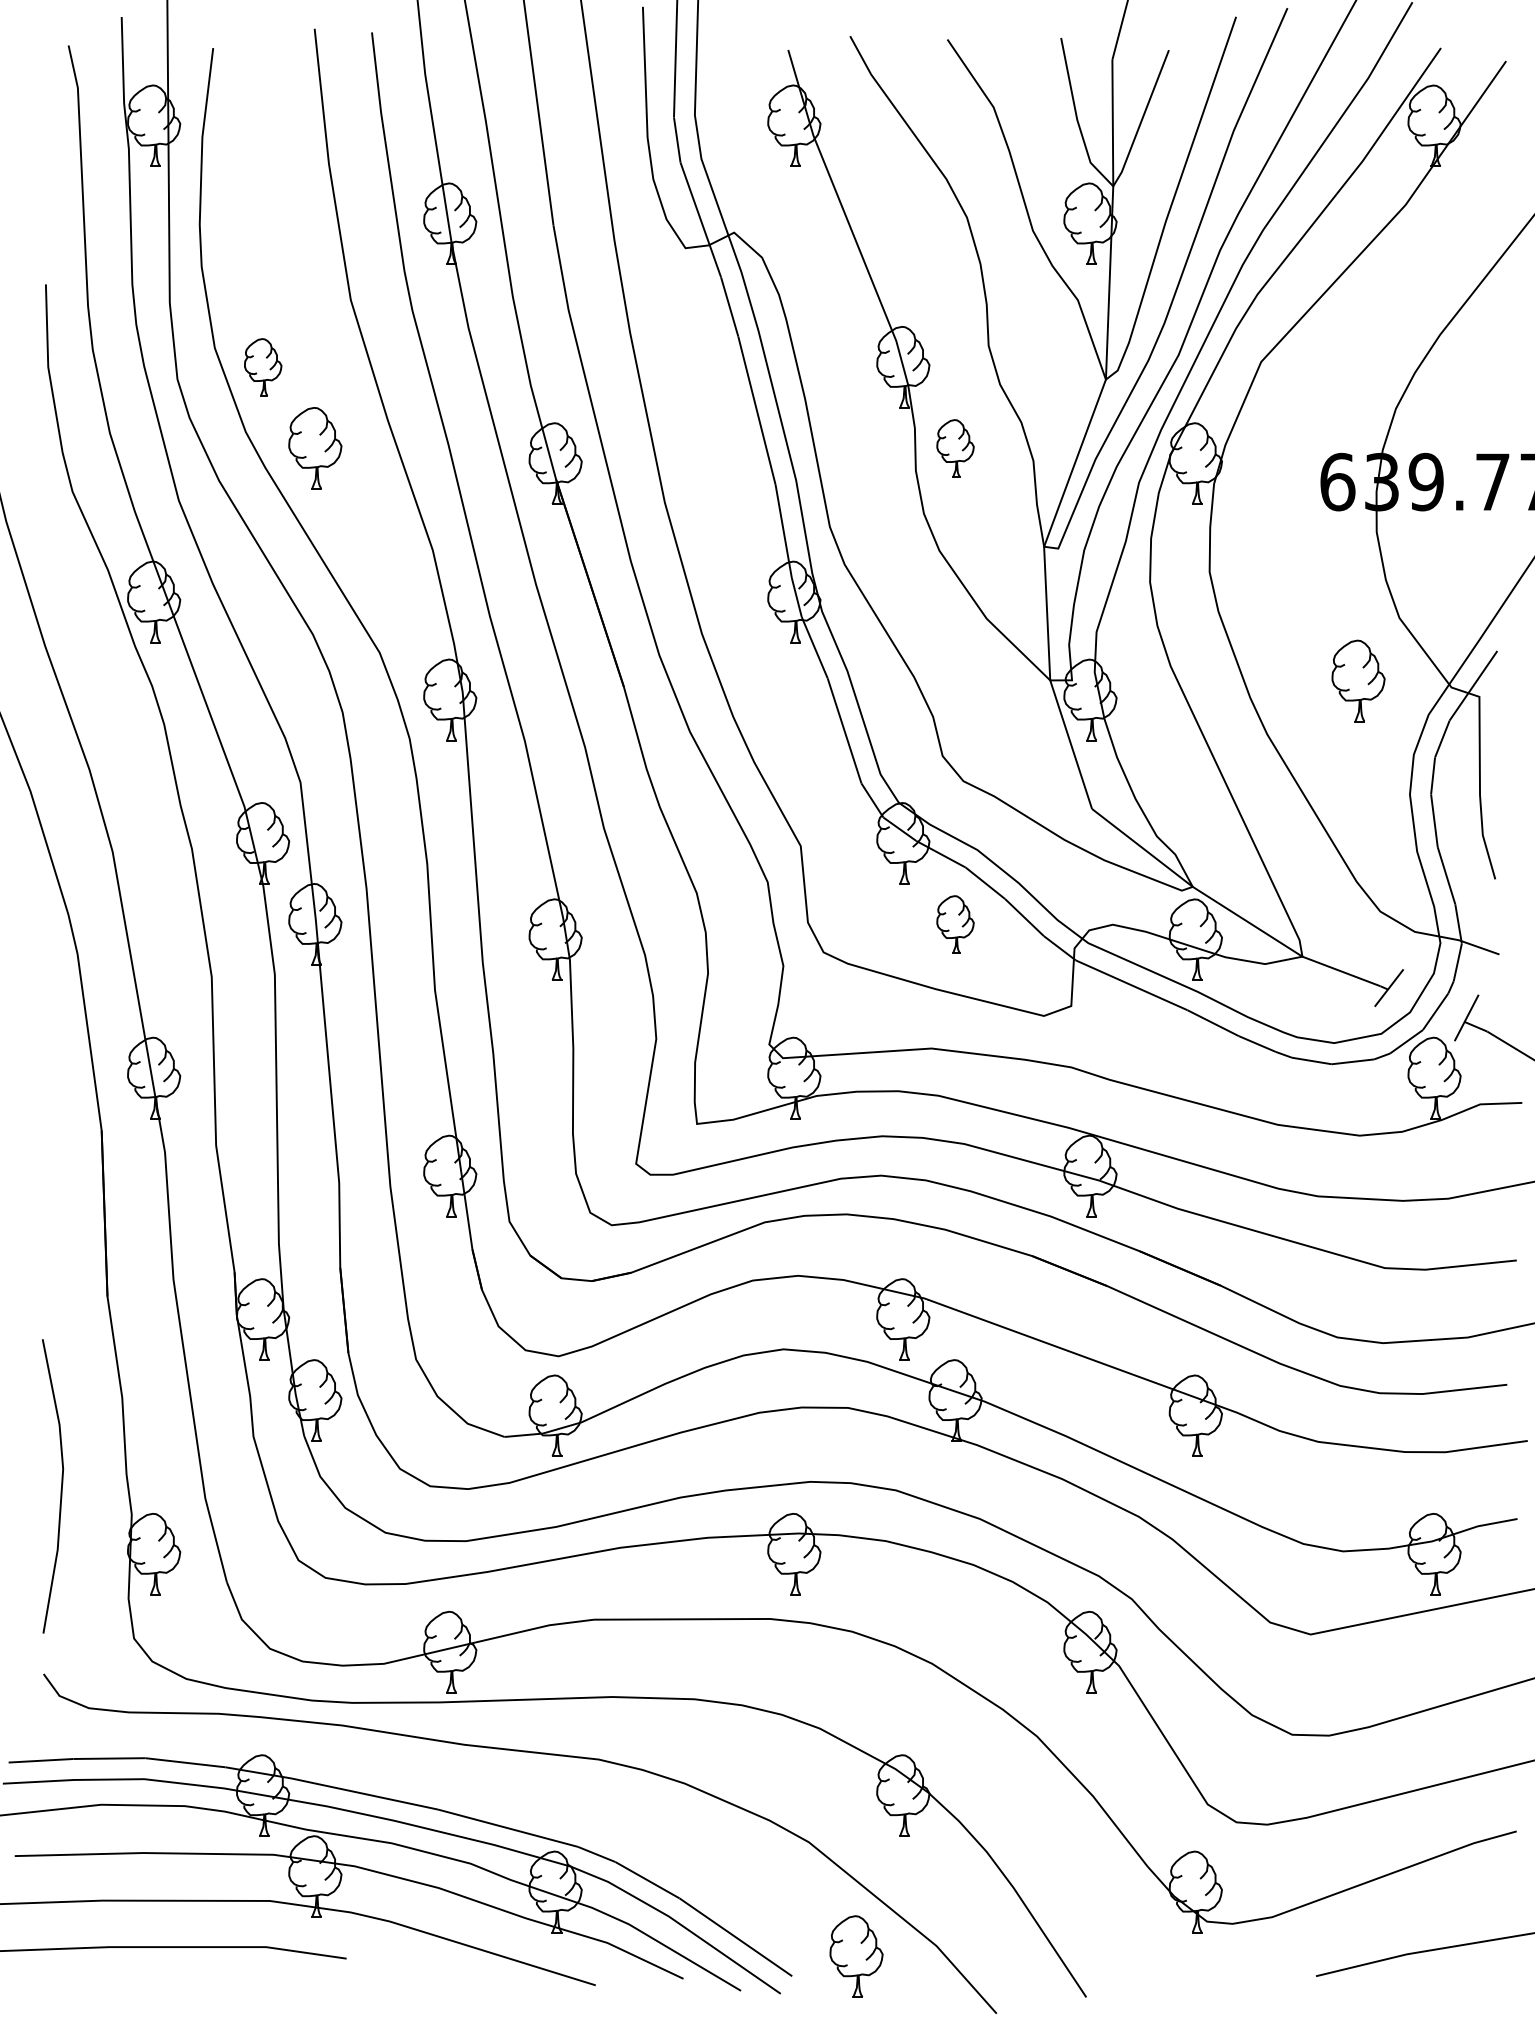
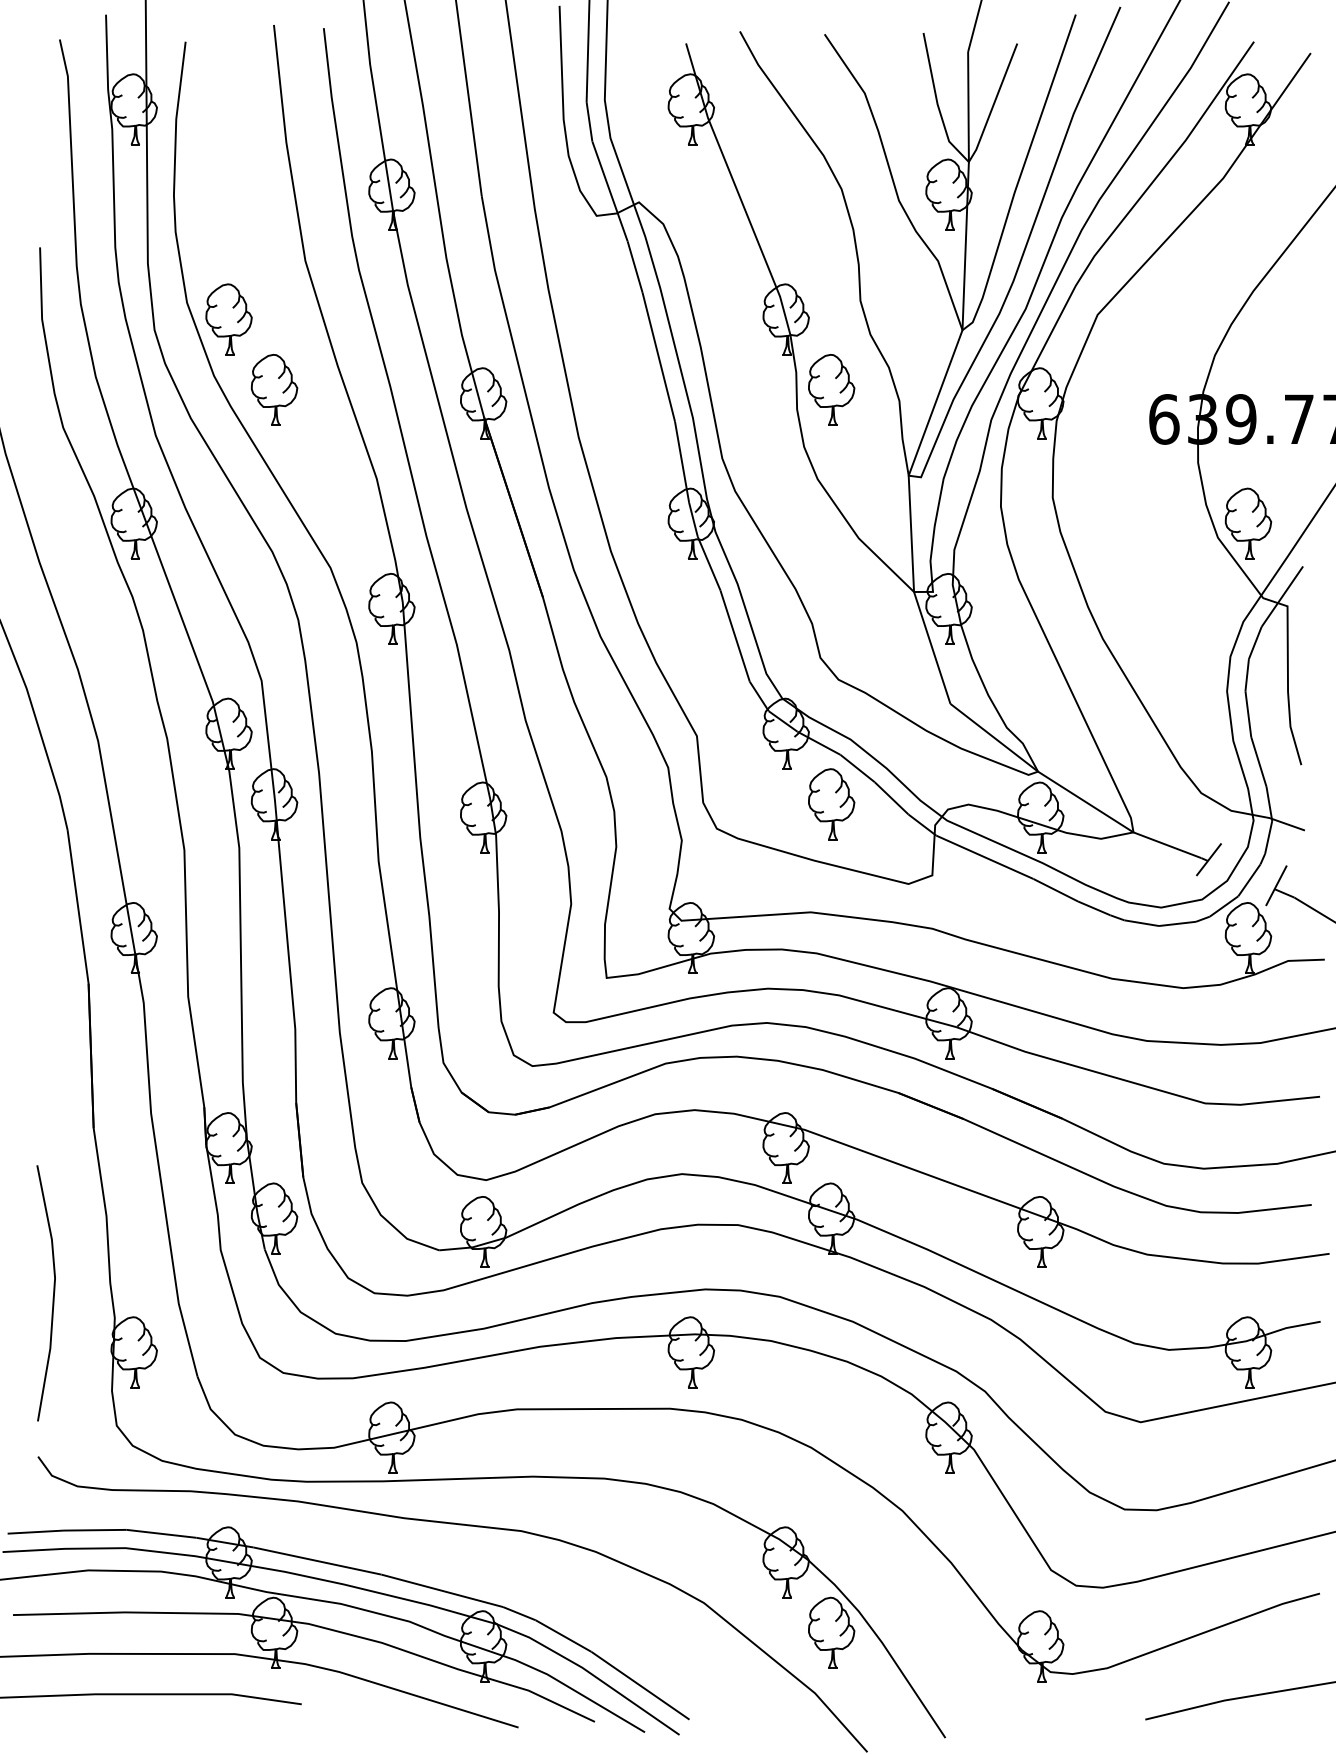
part: (263, 367) -> (229, 319), size x1.43
part: (955, 448) -> (831, 390), size x1.43
part: (1358, 680) -> (1248, 523), moved
part: (955, 924) -> (831, 804), size x1.43
part: (856, 1956) -> (831, 1632), moved

